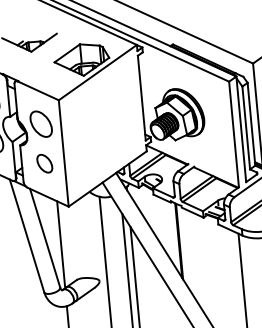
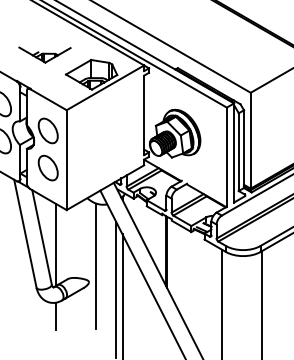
part: (44, 163) -> (47, 167), size x1.43

